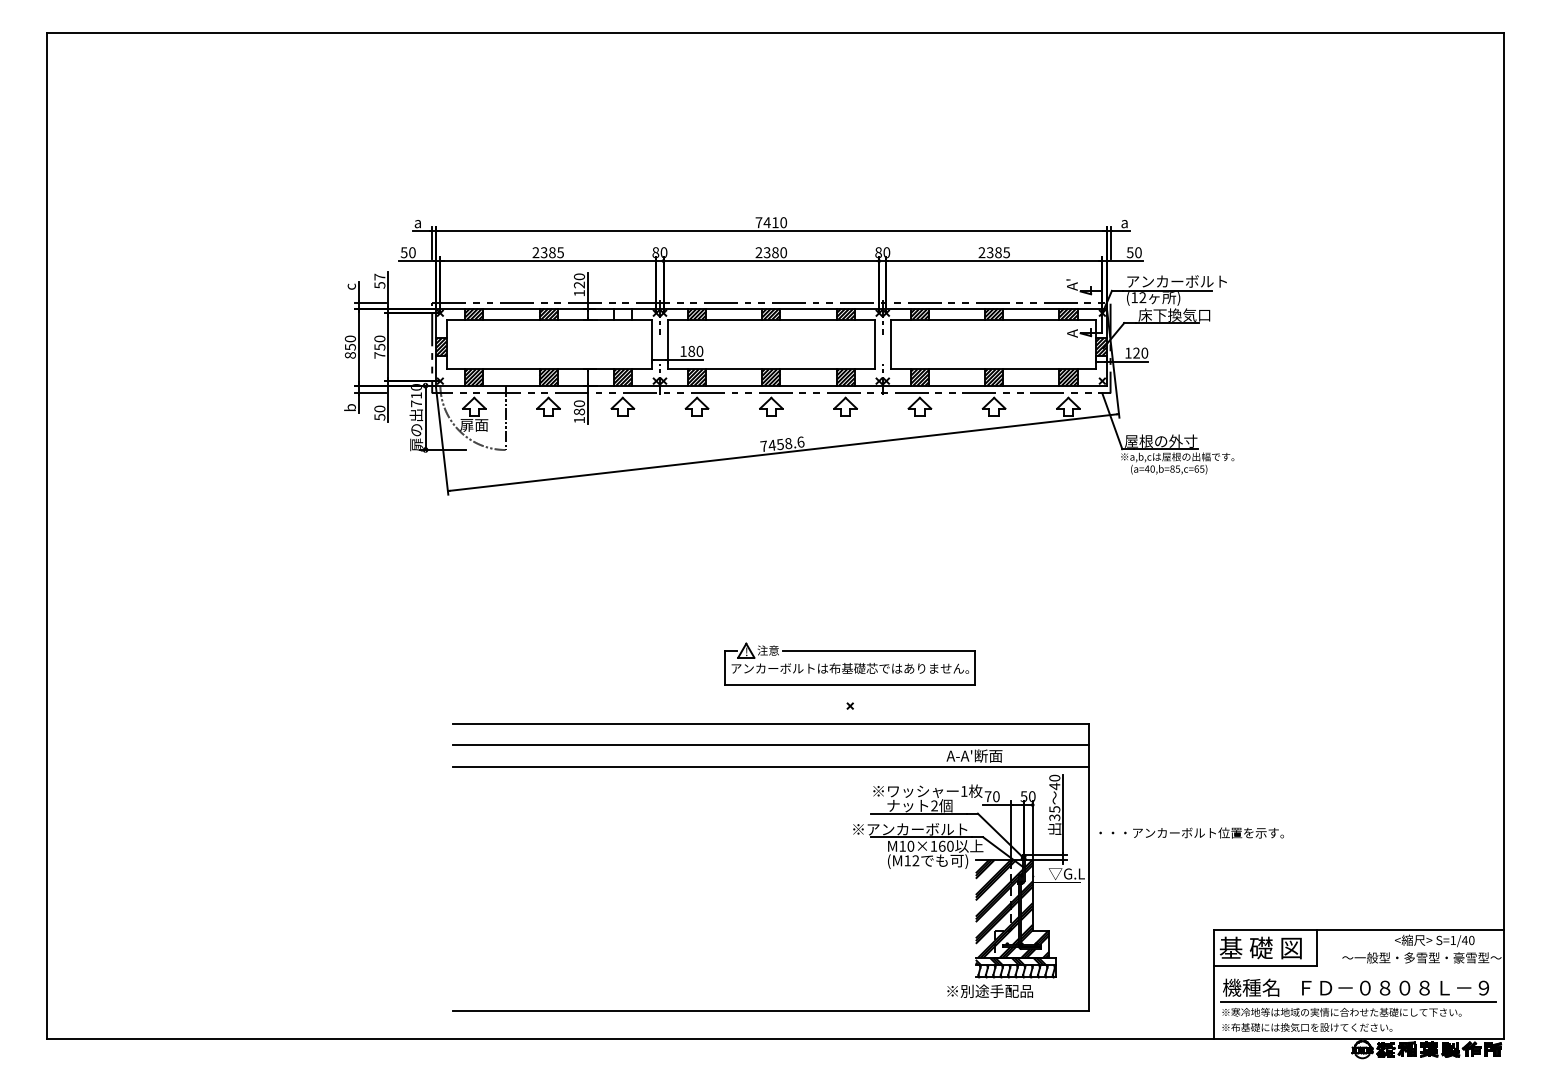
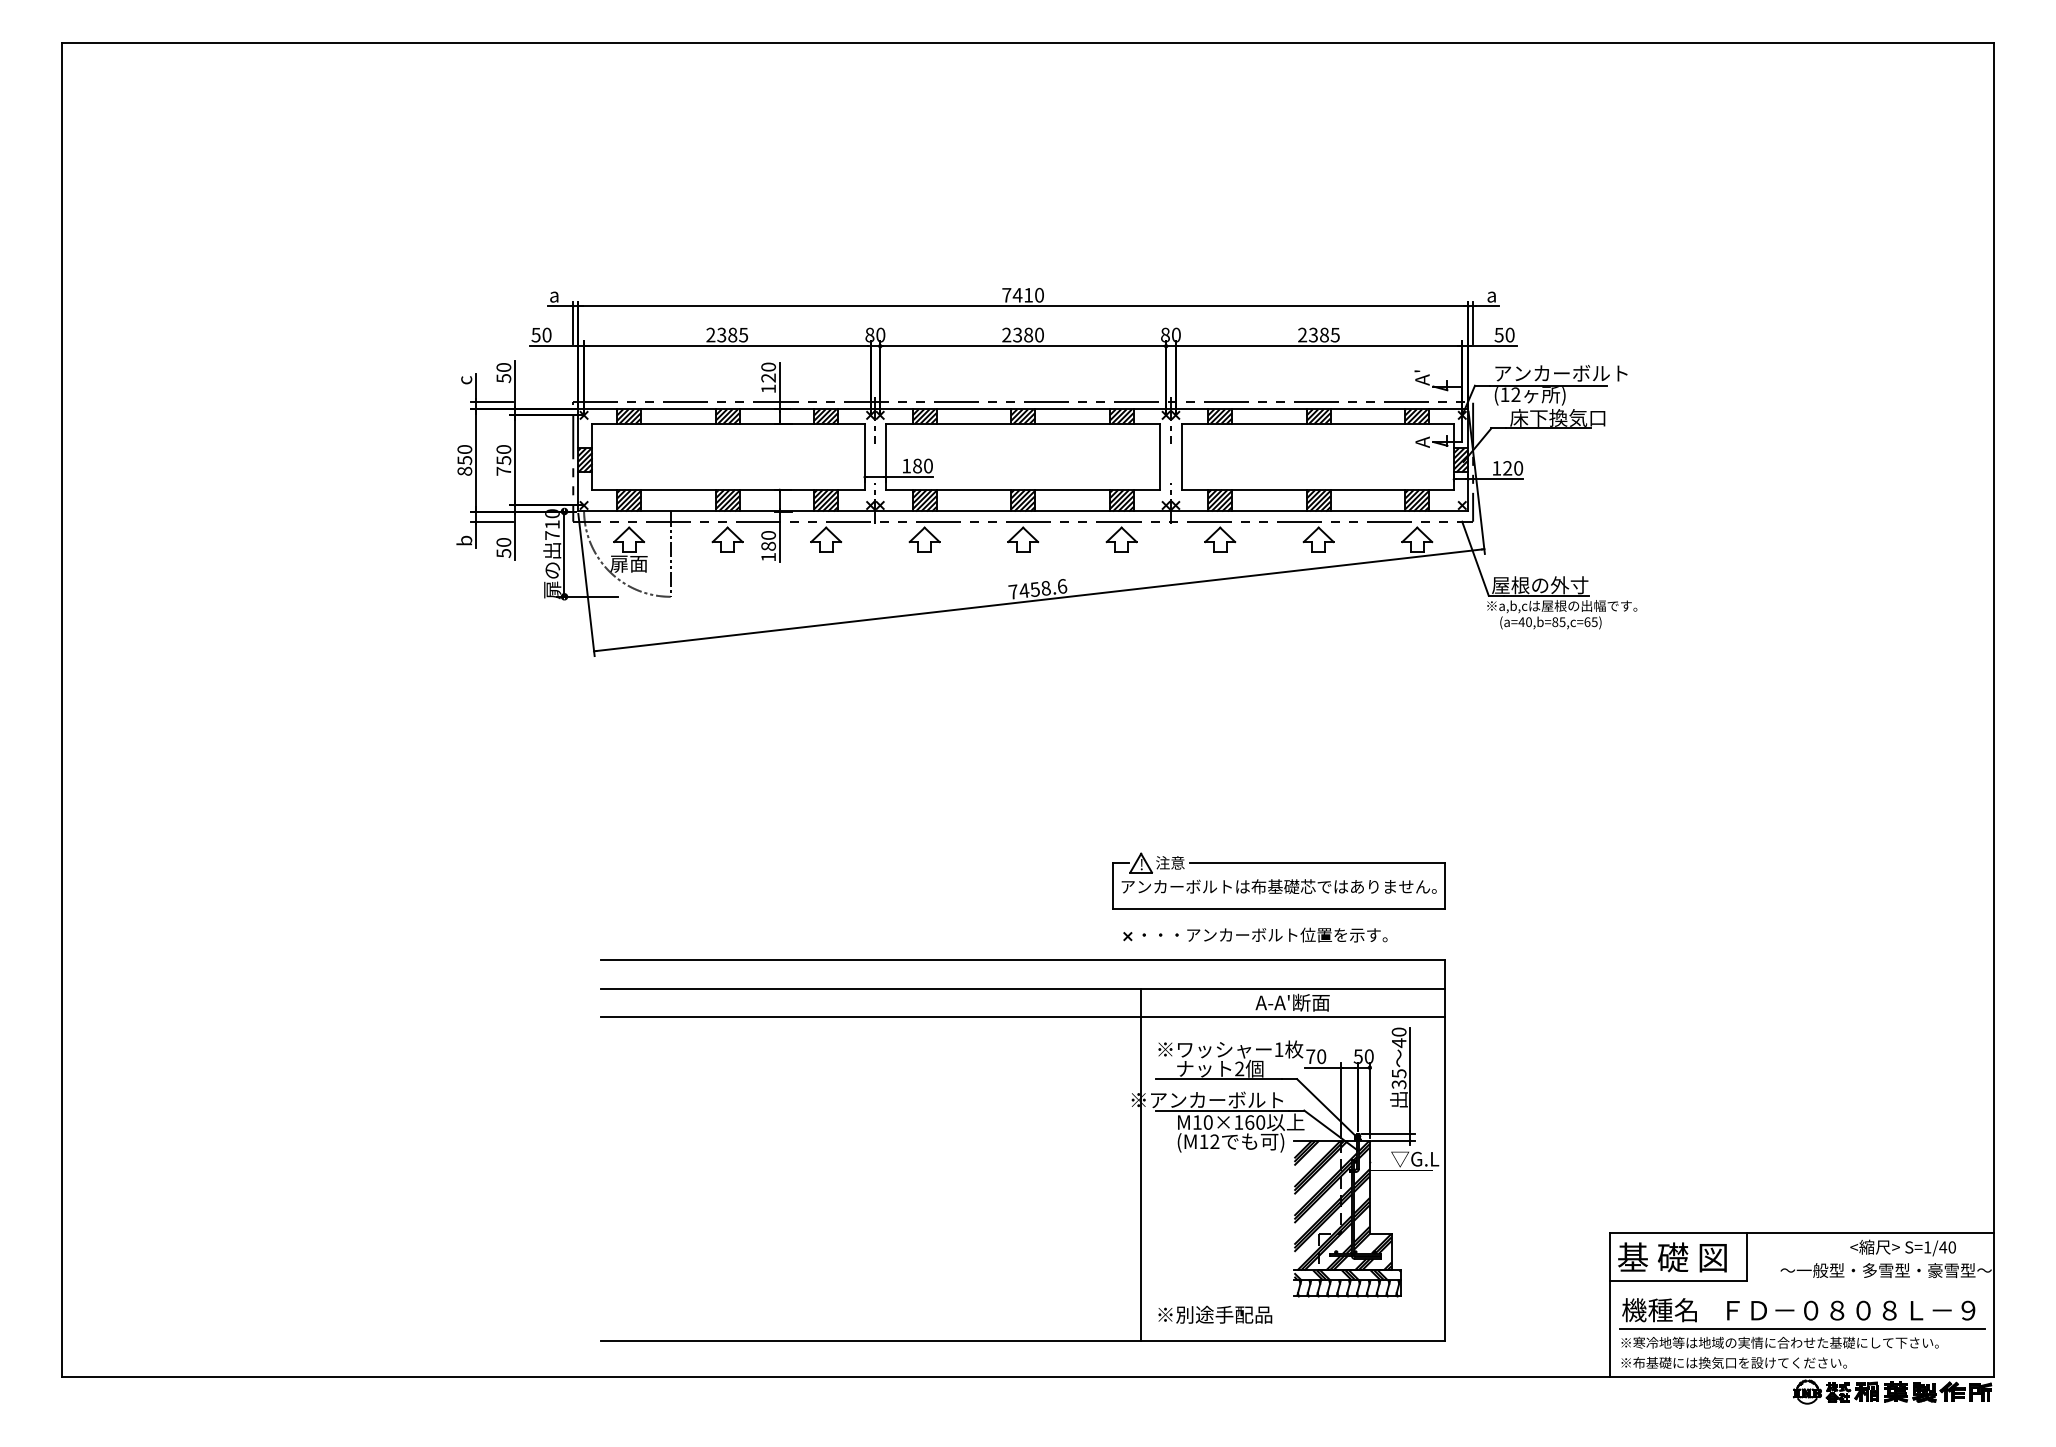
text: (379, 276) -> (503, 366), 57 -> 50
hatch: (622, 313) -> (825, 415), added
part: (849, 663) -> (1278, 880), moved
text: (1191, 832) -> (1264, 934), moved
line: (860, 878) -> (1141, 1165), added
text: (989, 990) -> (1214, 1313), moved

